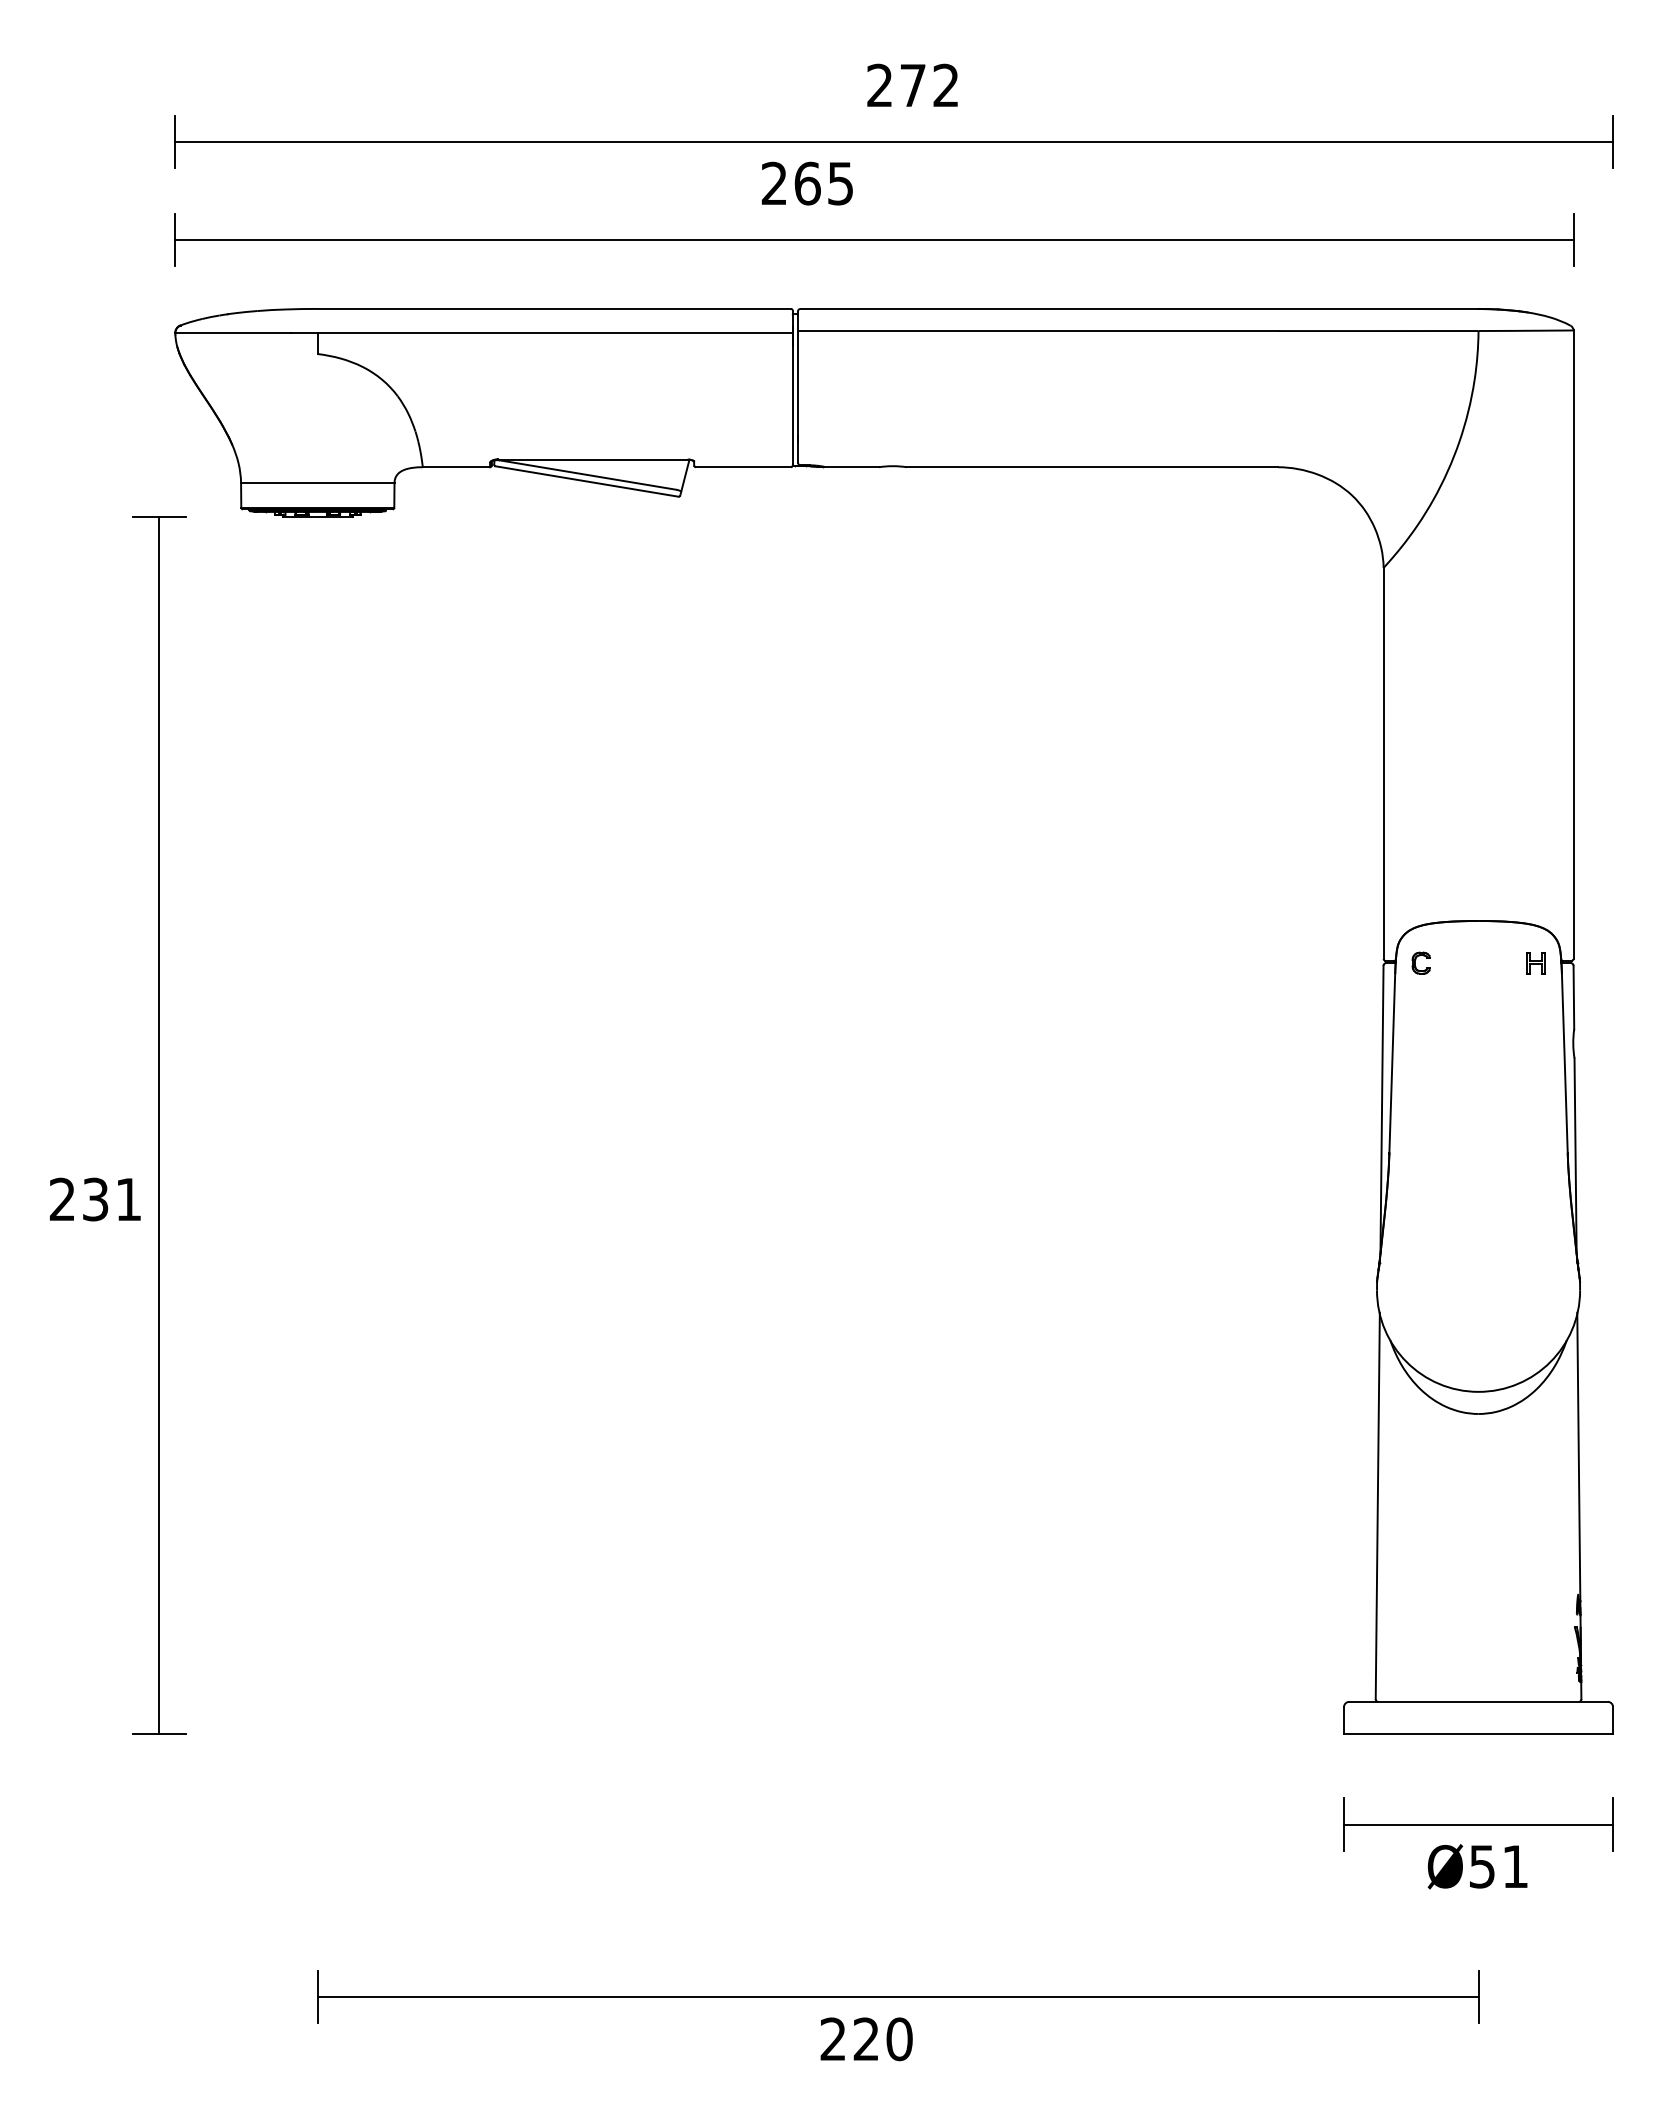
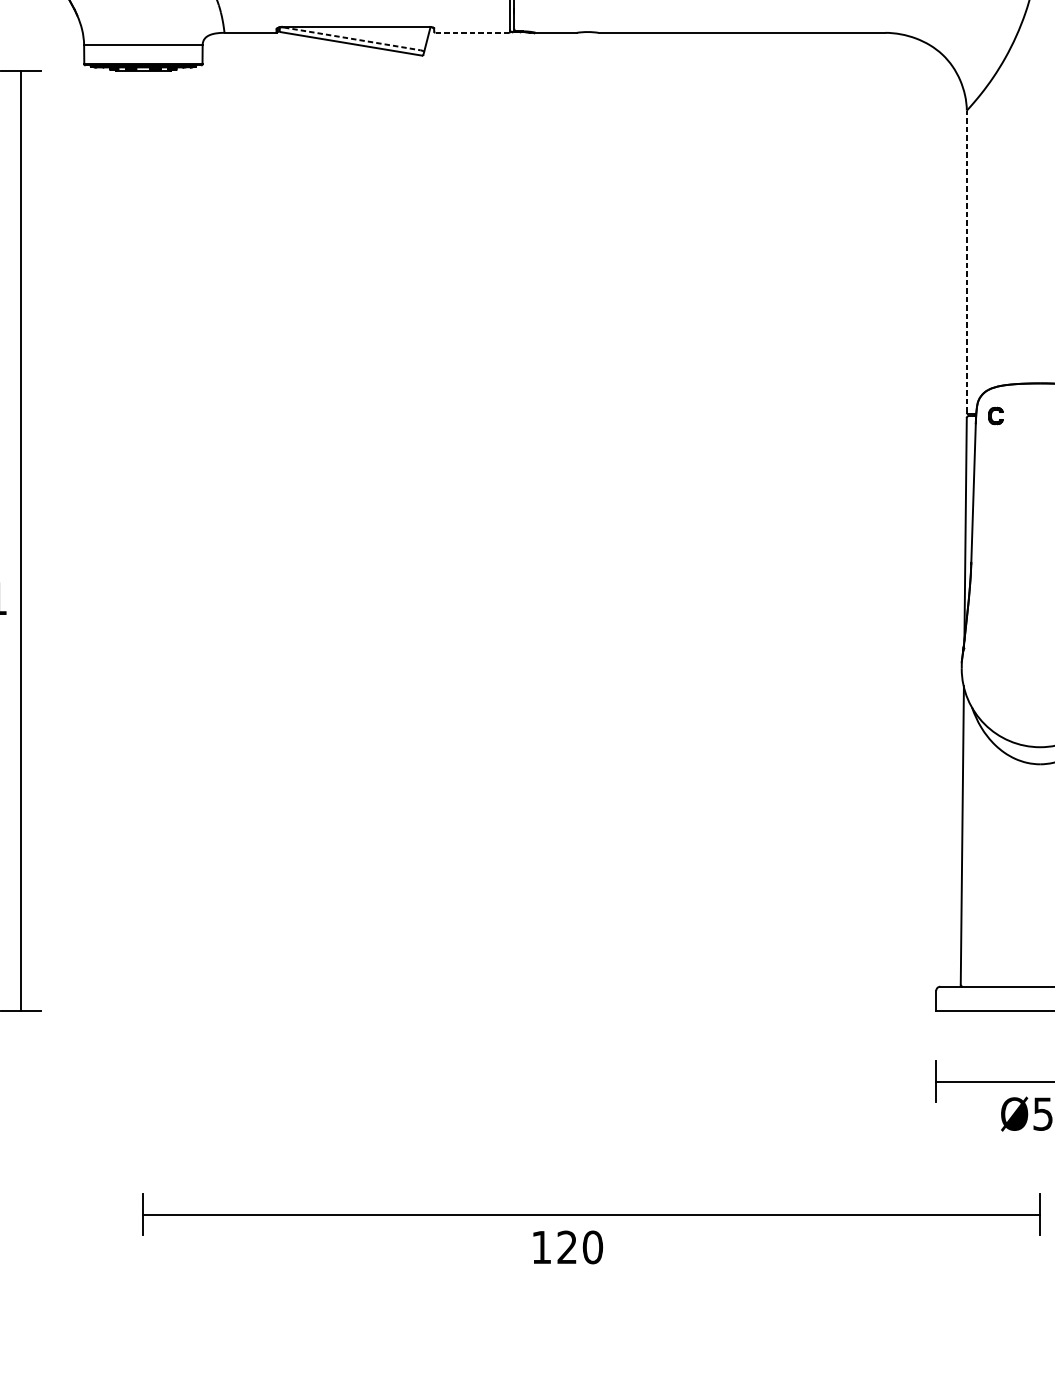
line: (743, 467) -> (472, 33), solid -> dashed
line: (588, 475) -> (352, 39), solid -> dashed
line: (1383, 763) -> (966, 261), solid -> dashed
text: (832, 2038) -> (541, 1246), 220 -> 120

